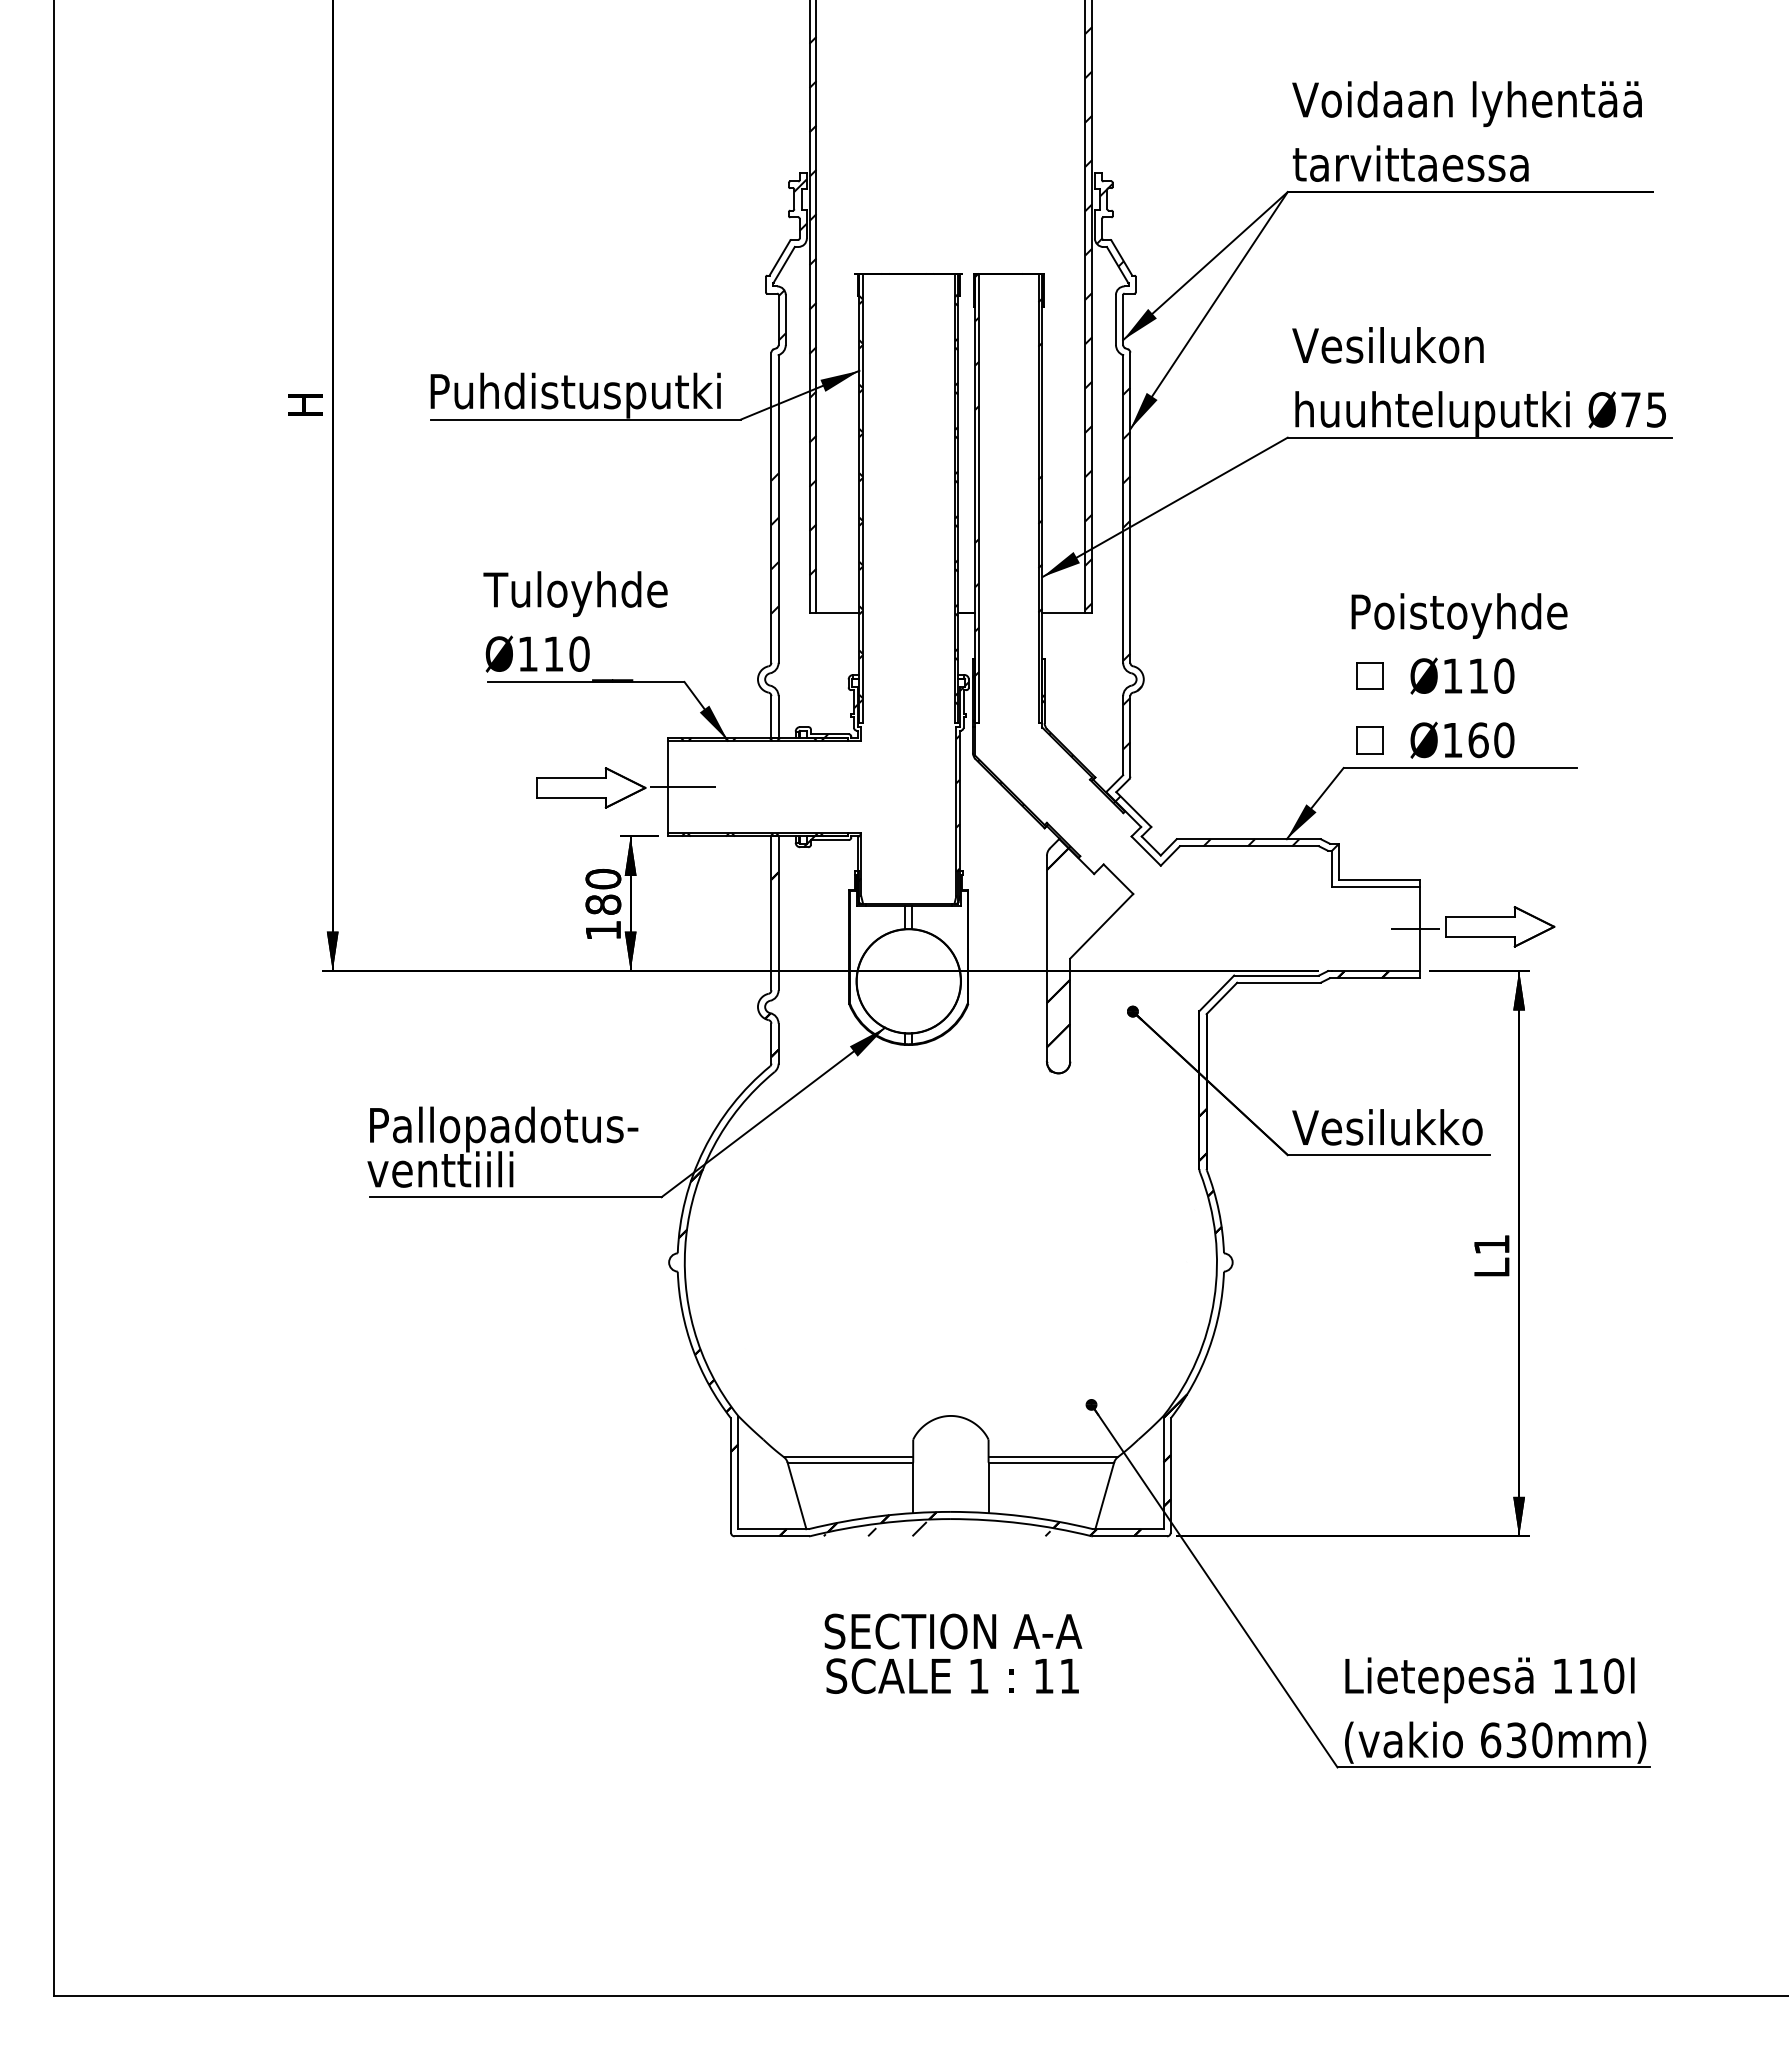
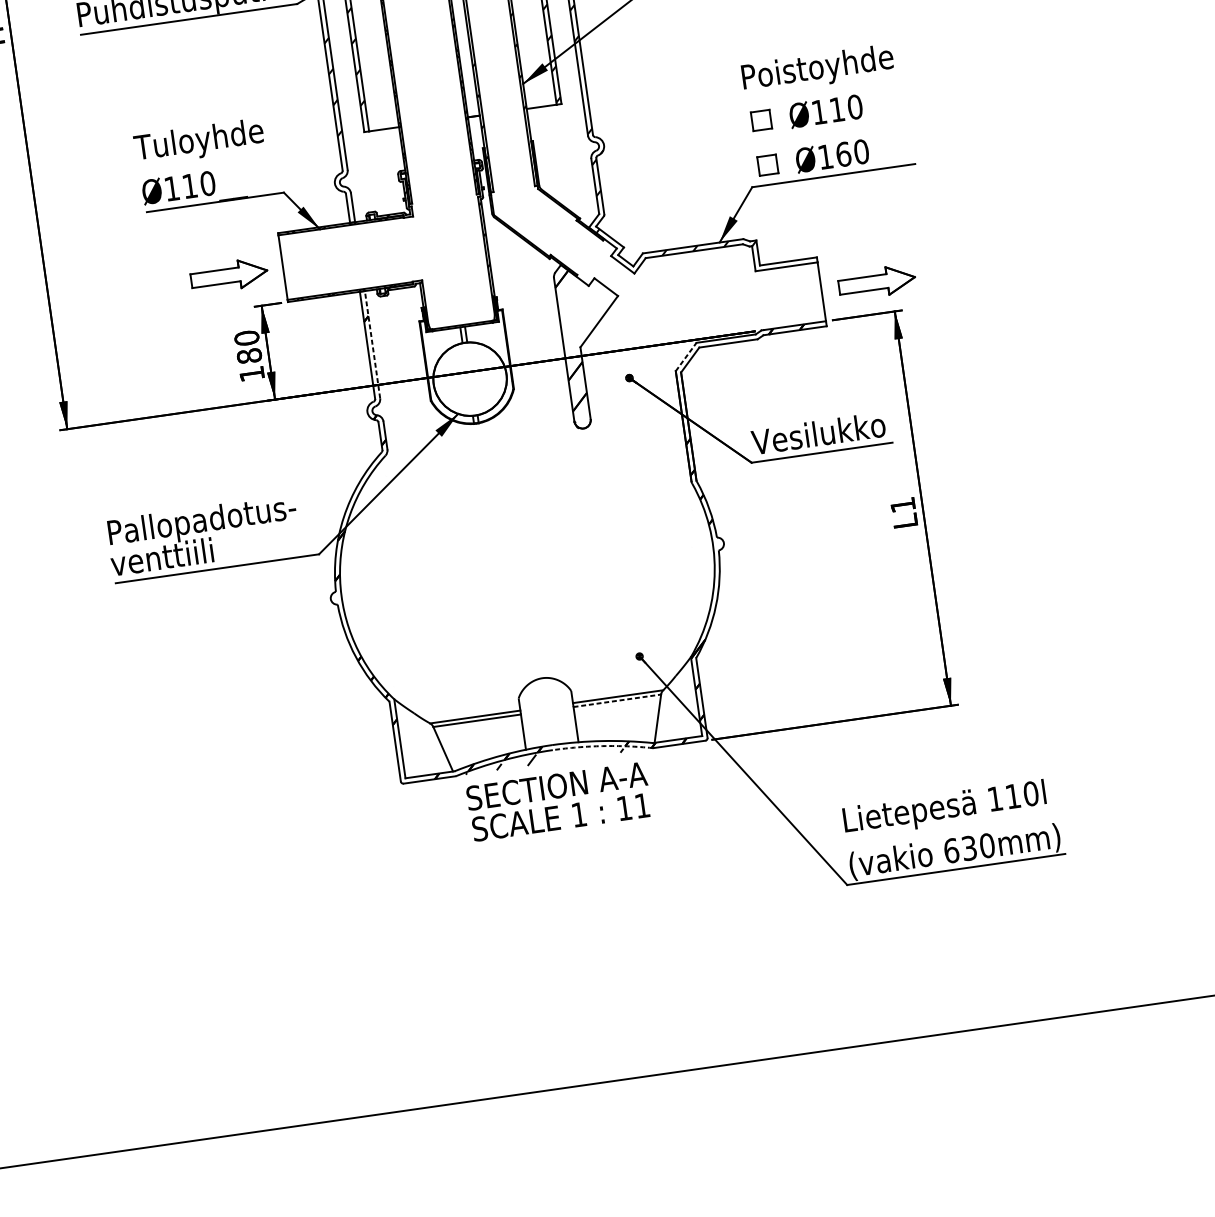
line: (682, 787) -> (293, 266), removed
line: (778, 913) -> (372, 344), solid -> dashed
line: (1415, 928) -> (818, 292), removed
line: (1216, 993) -> (685, 357), solid -> dashed
line: (1051, 1462) -> (617, 700), solid -> dashed
arc: (1021, 1523) -> (602, 746), solid -> dashed
text: (953, 1653) -> (559, 801), moved

